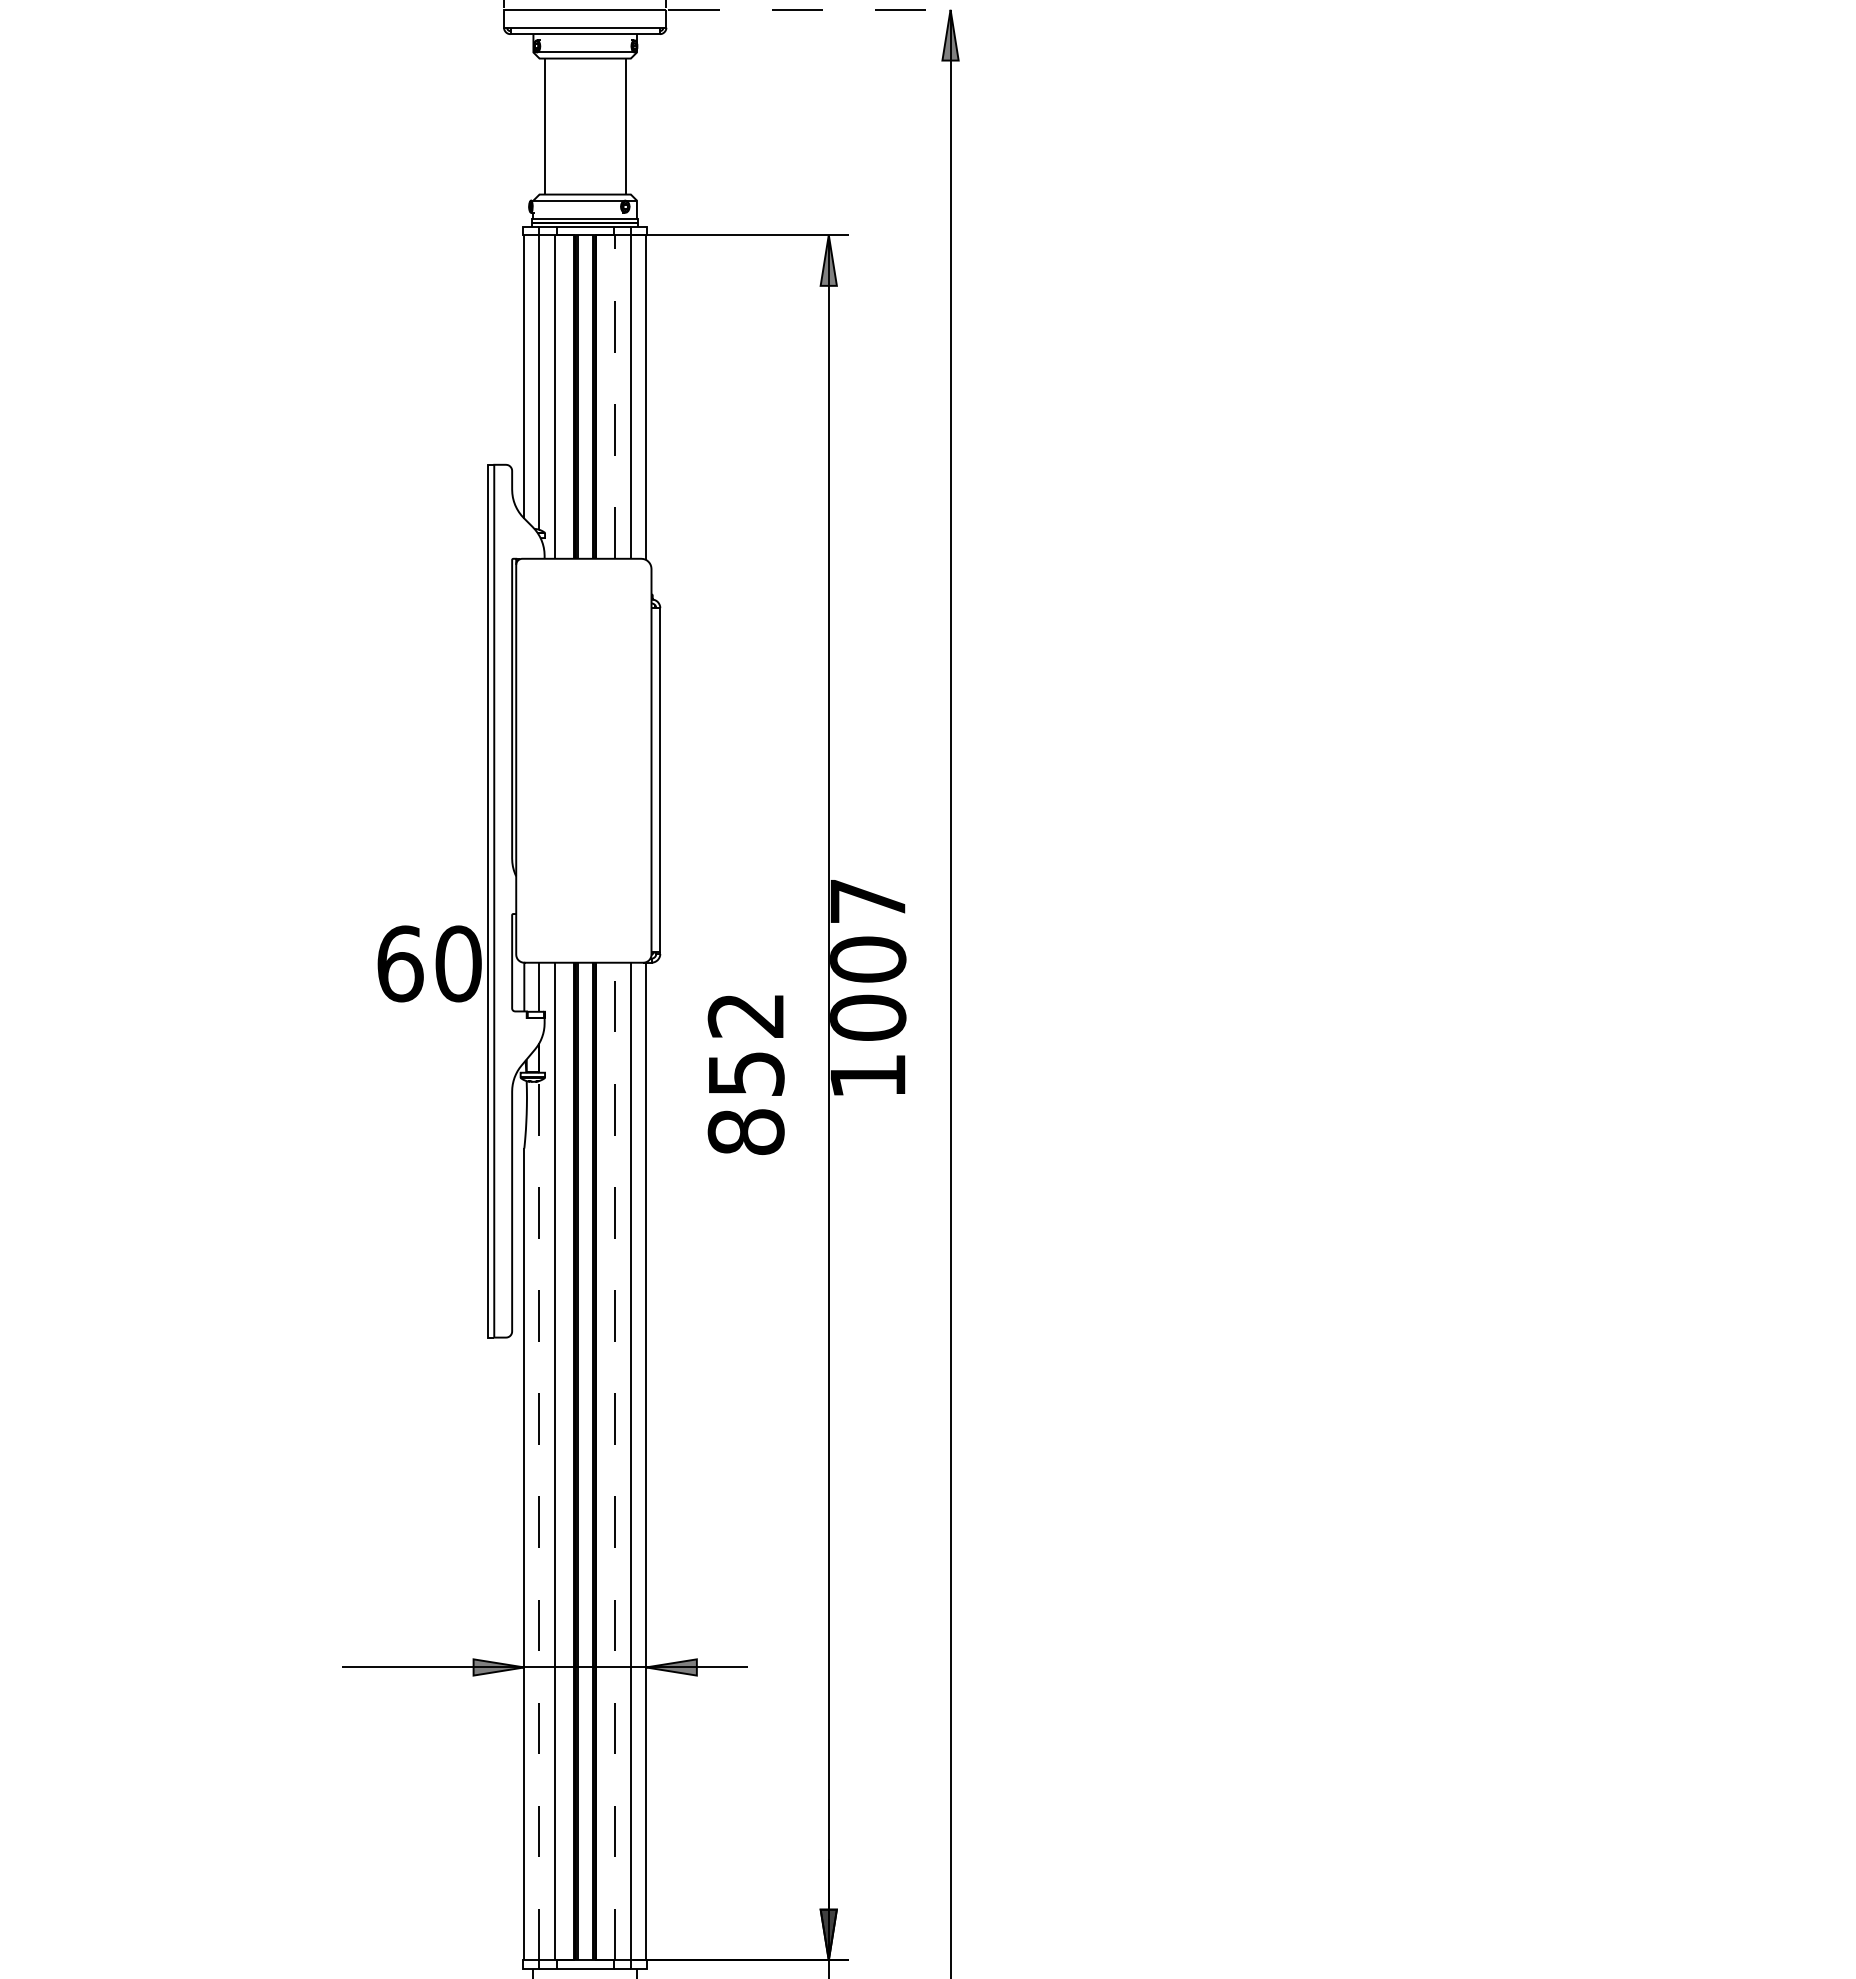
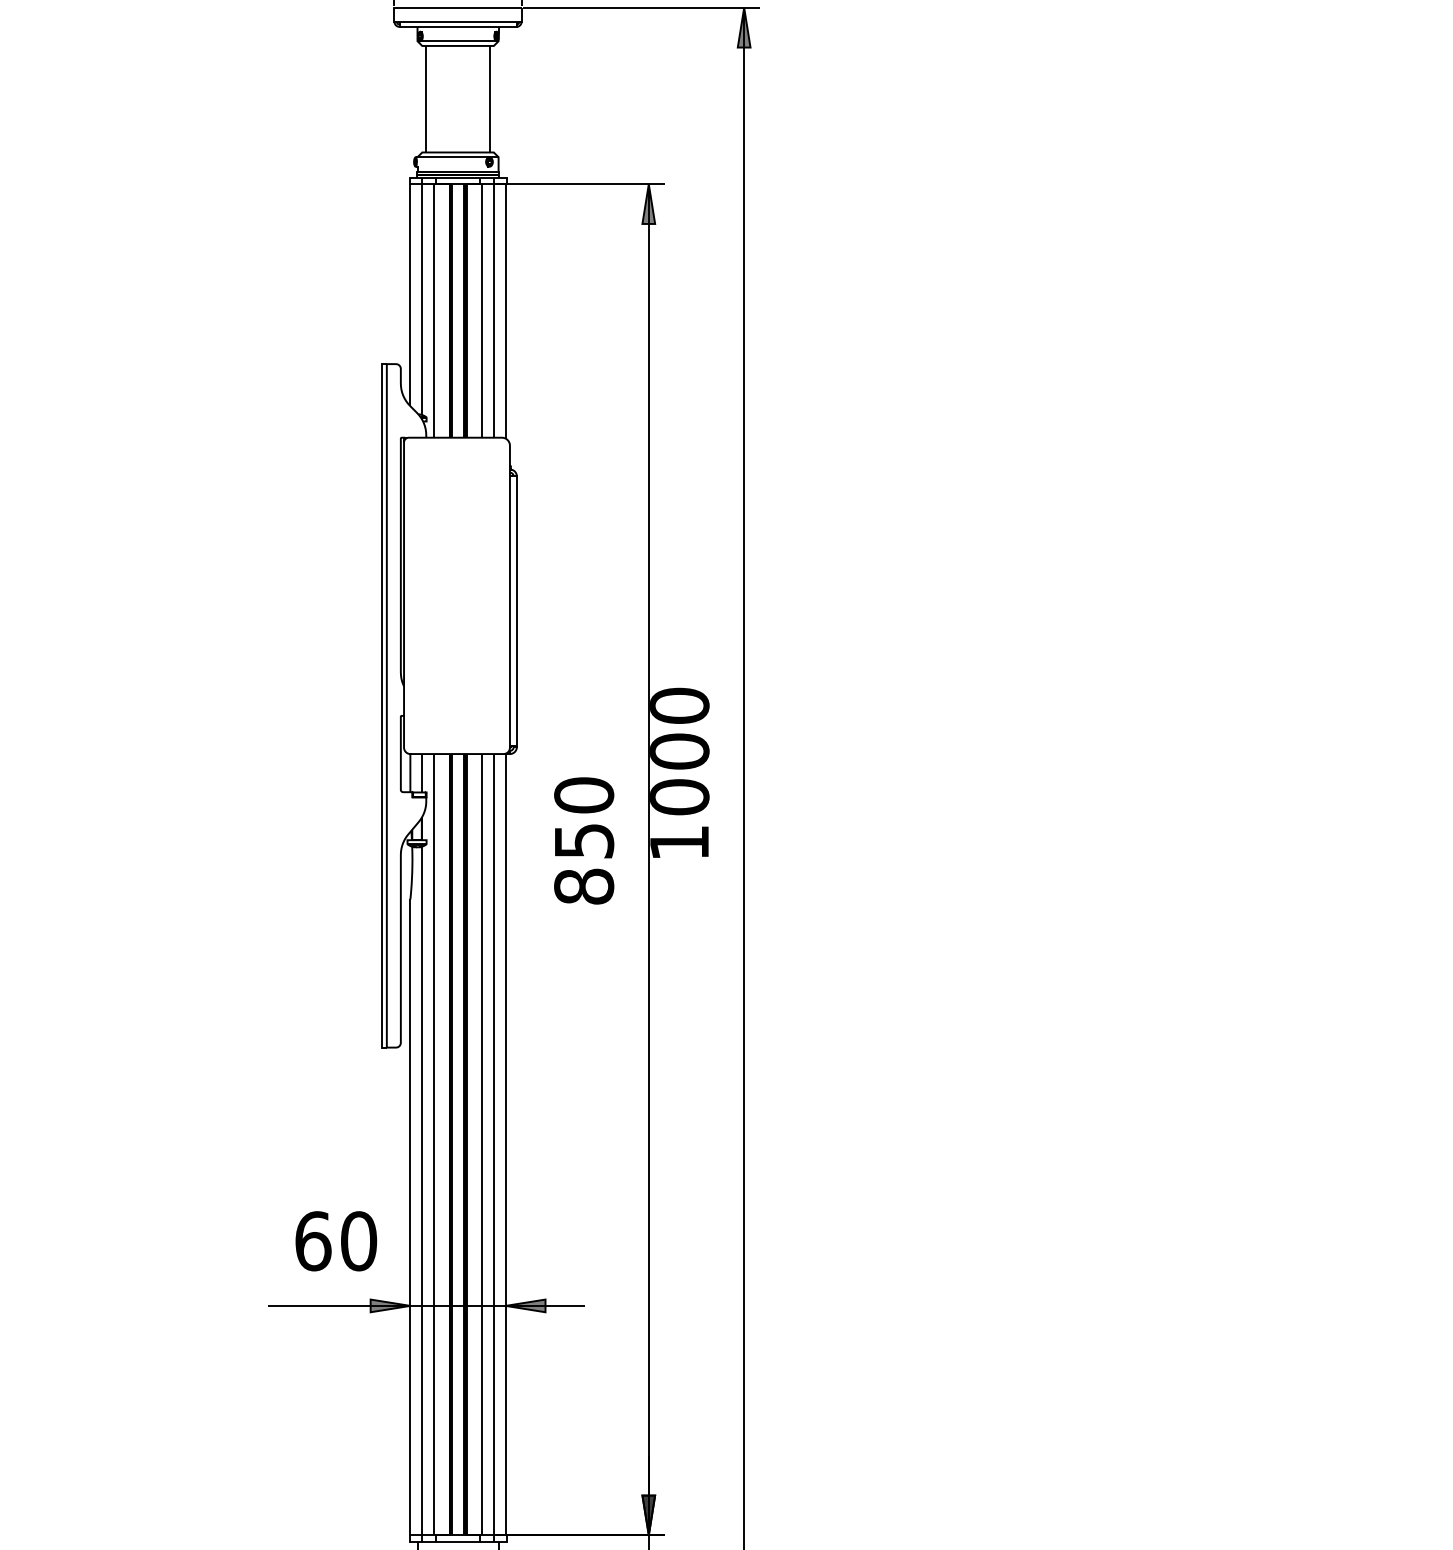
line: (820, 9) -> (642, 7), dashed -> solid
line: (615, 396) -> (481, 310), dashed -> solid
text: (868, 901) -> (679, 706), 1007 -> 1000
text: (429, 963) -> (336, 1240), moved
text: (745, 1015) -> (583, 795), 852 -> 850
line: (615, 1461) -> (481, 1144), dashed -> solid
line: (539, 1520) -> (422, 1190), dashed -> solid

